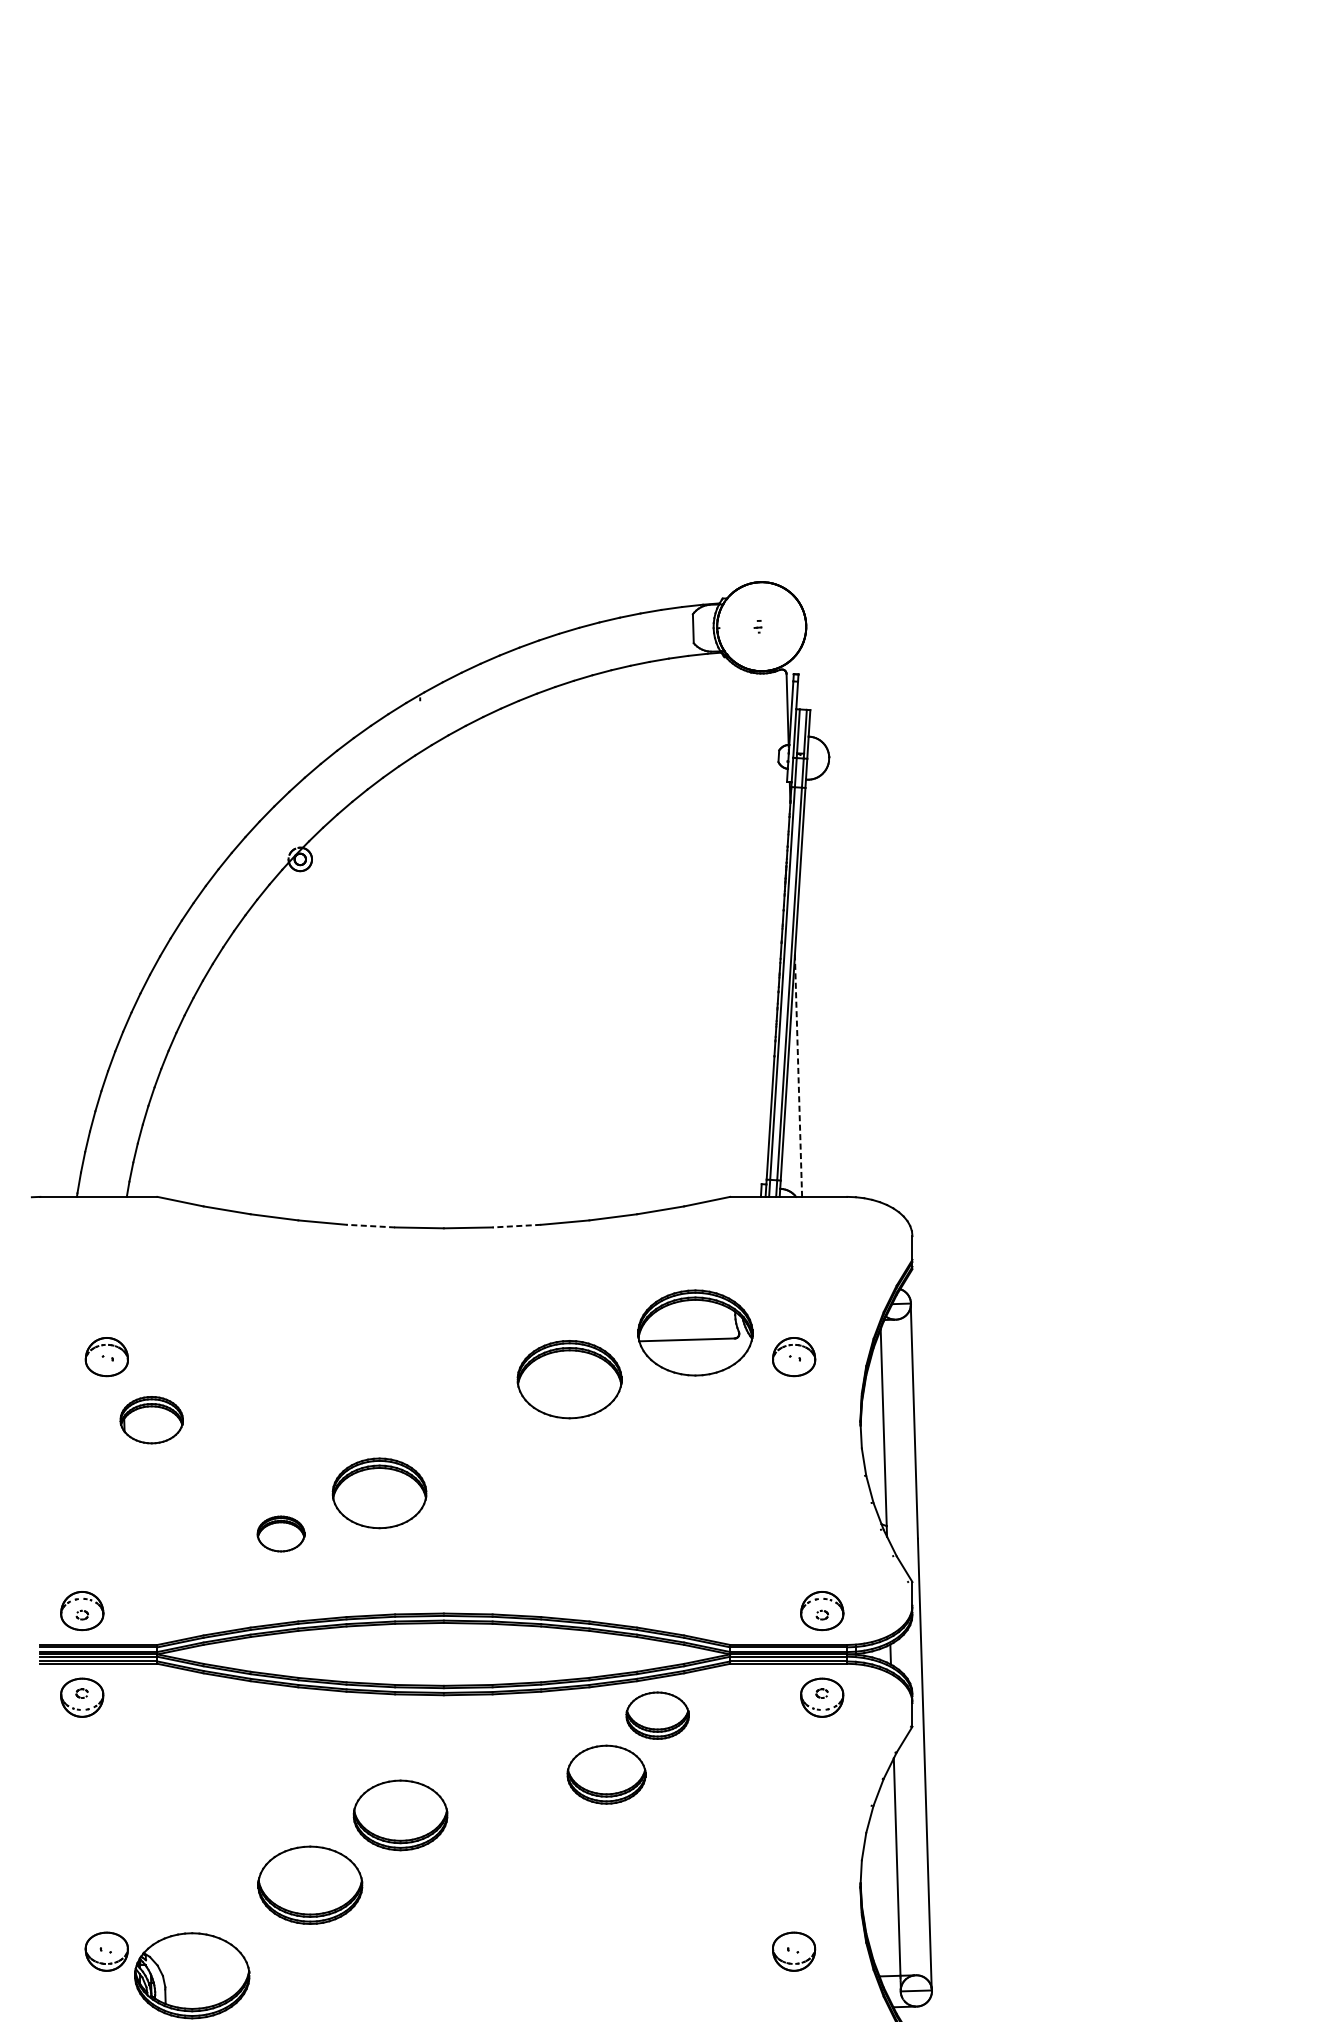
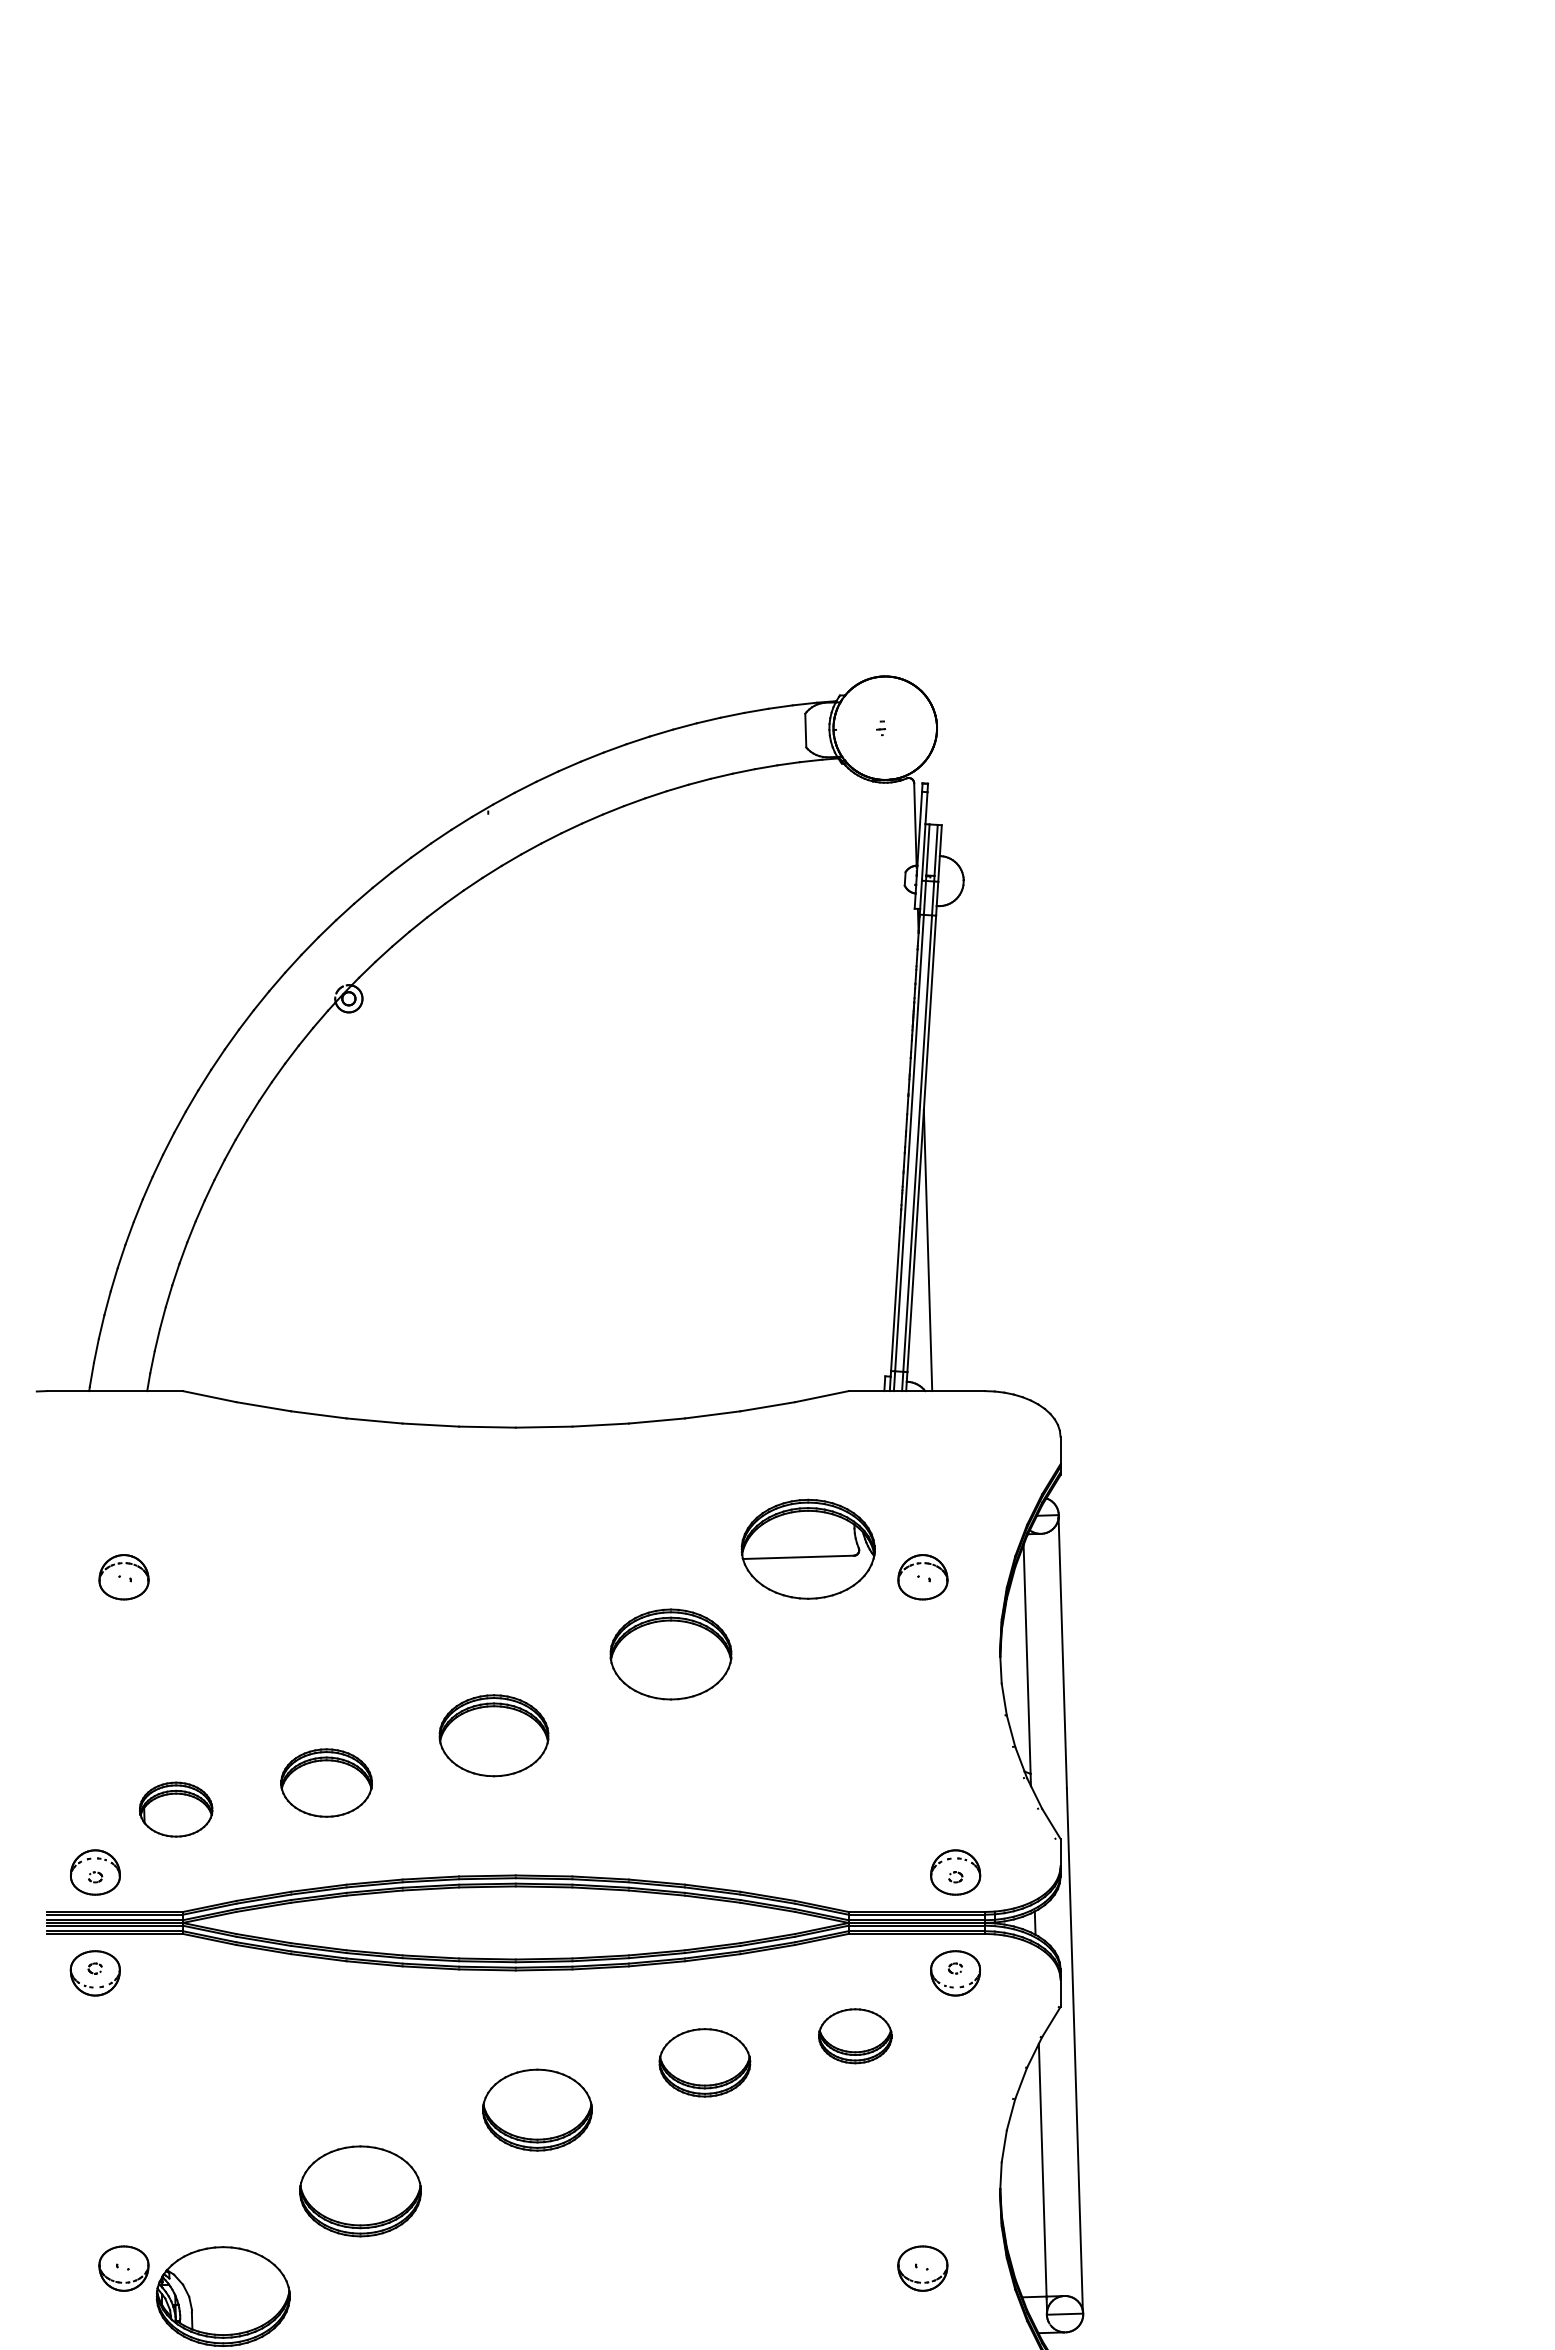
line: (798, 1075) -> (928, 1250), dashed -> solid
line: (370, 1226) -> (430, 1425), dashed -> solid
line: (516, 1226) -> (600, 1425), dashed -> solid
part: (569, 1379) -> (670, 1654), moved
part: (152, 1420) -> (176, 1809), moved
part: (379, 1493) -> (493, 1735), moved
part: (281, 1533) -> (326, 1782), size x1.67
part: (657, 1715) -> (855, 2036), moved
part: (400, 1814) -> (537, 2109), moved

